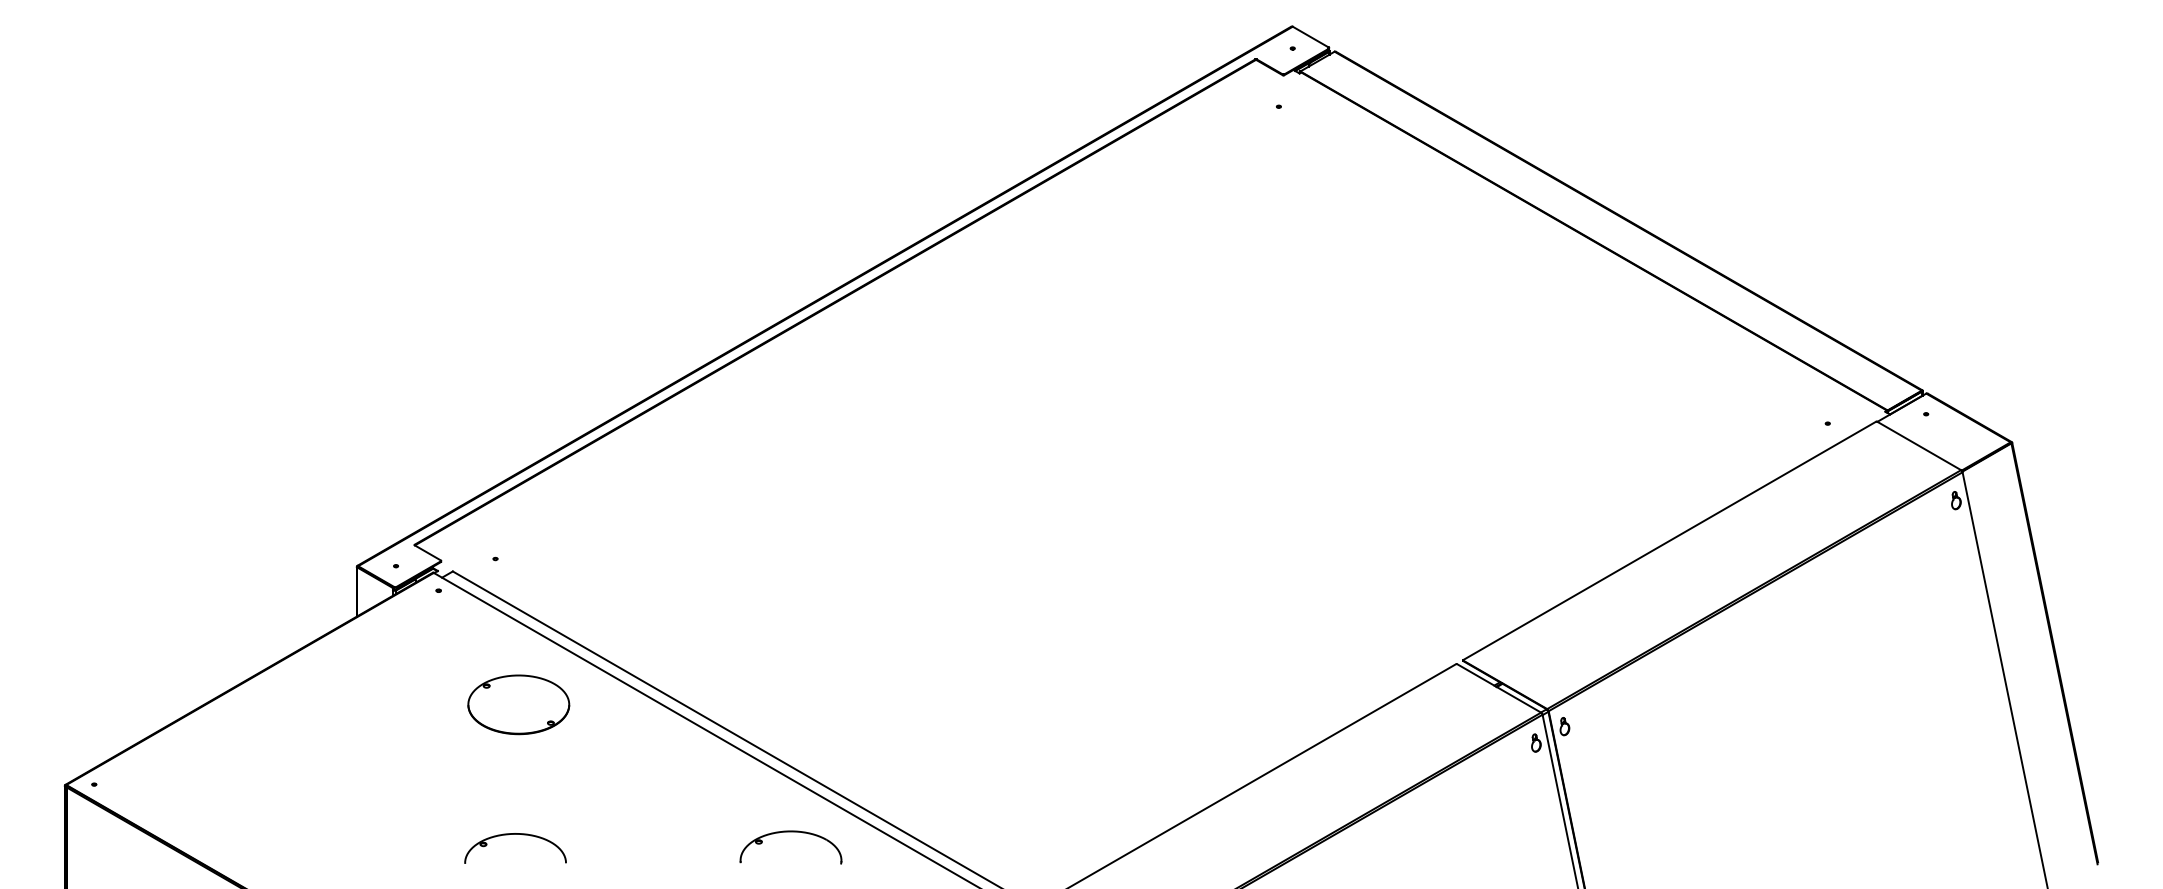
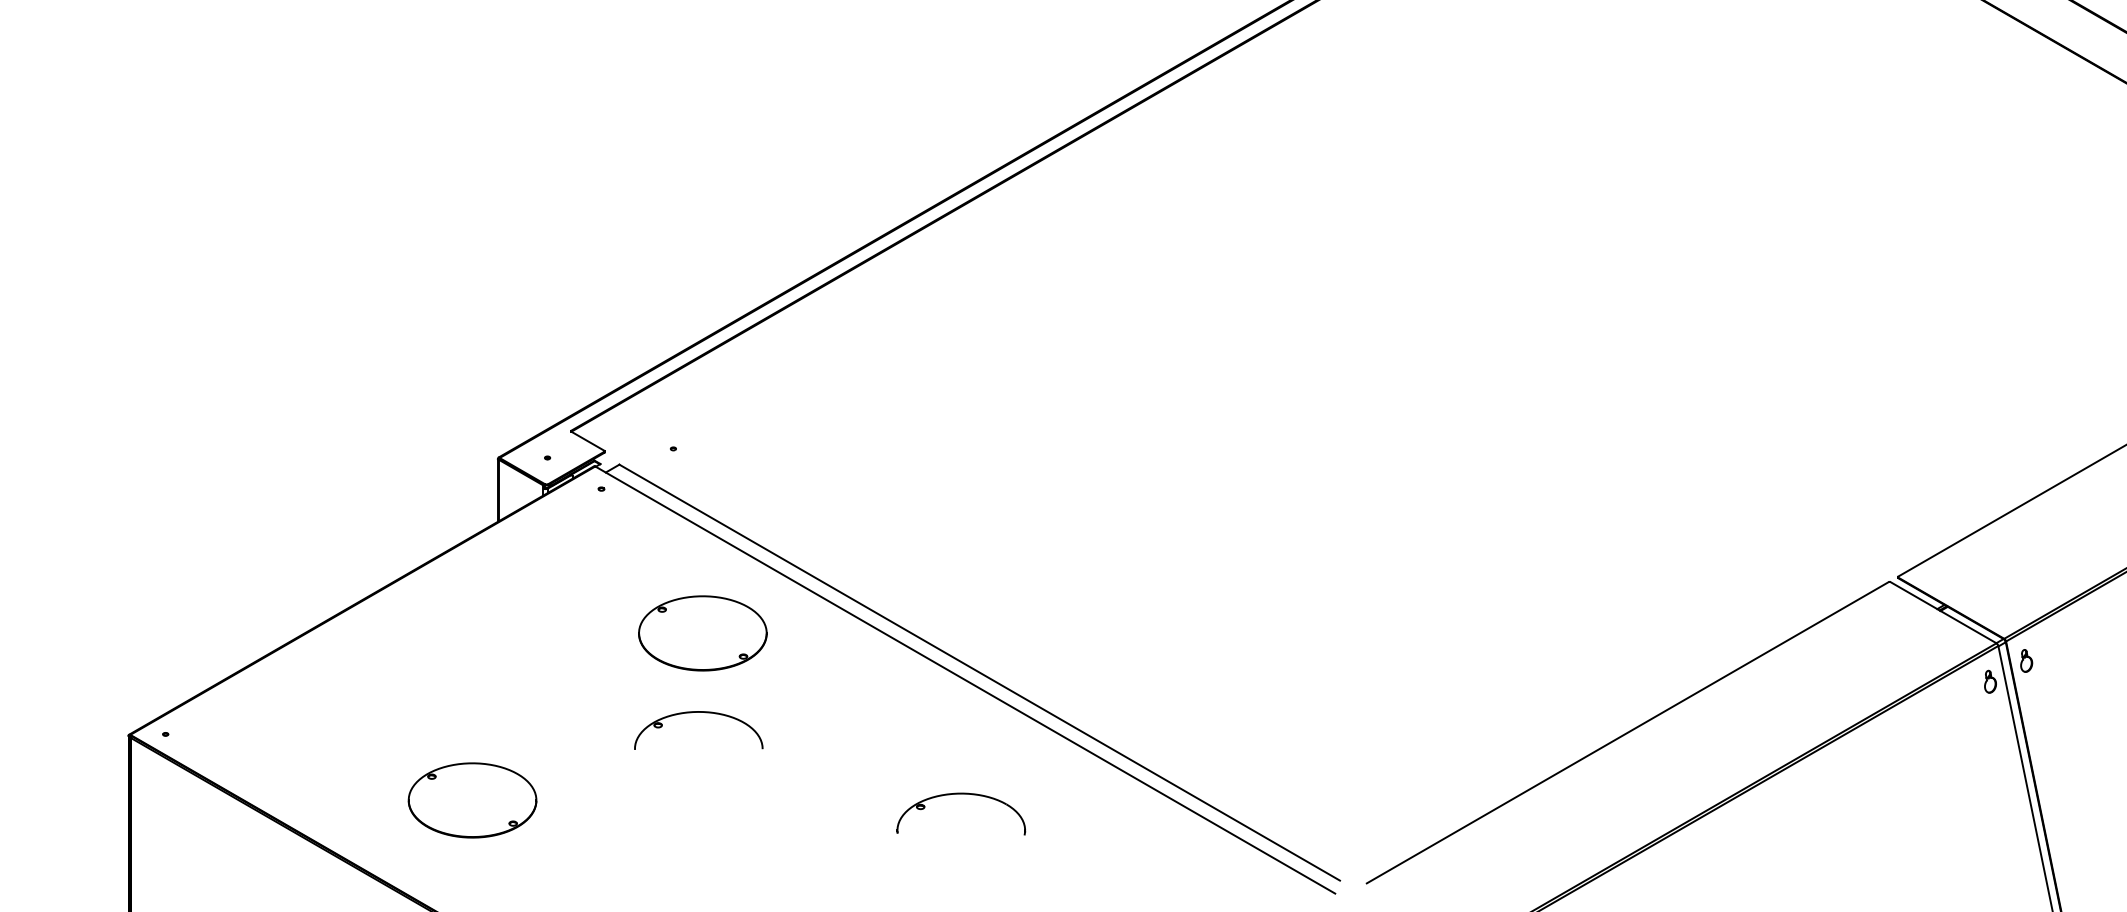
part: (790, 832) -> (960, 794), moved
part: (515, 834) -> (698, 712), moved
part: (336, 836) -> (472, 800), added

